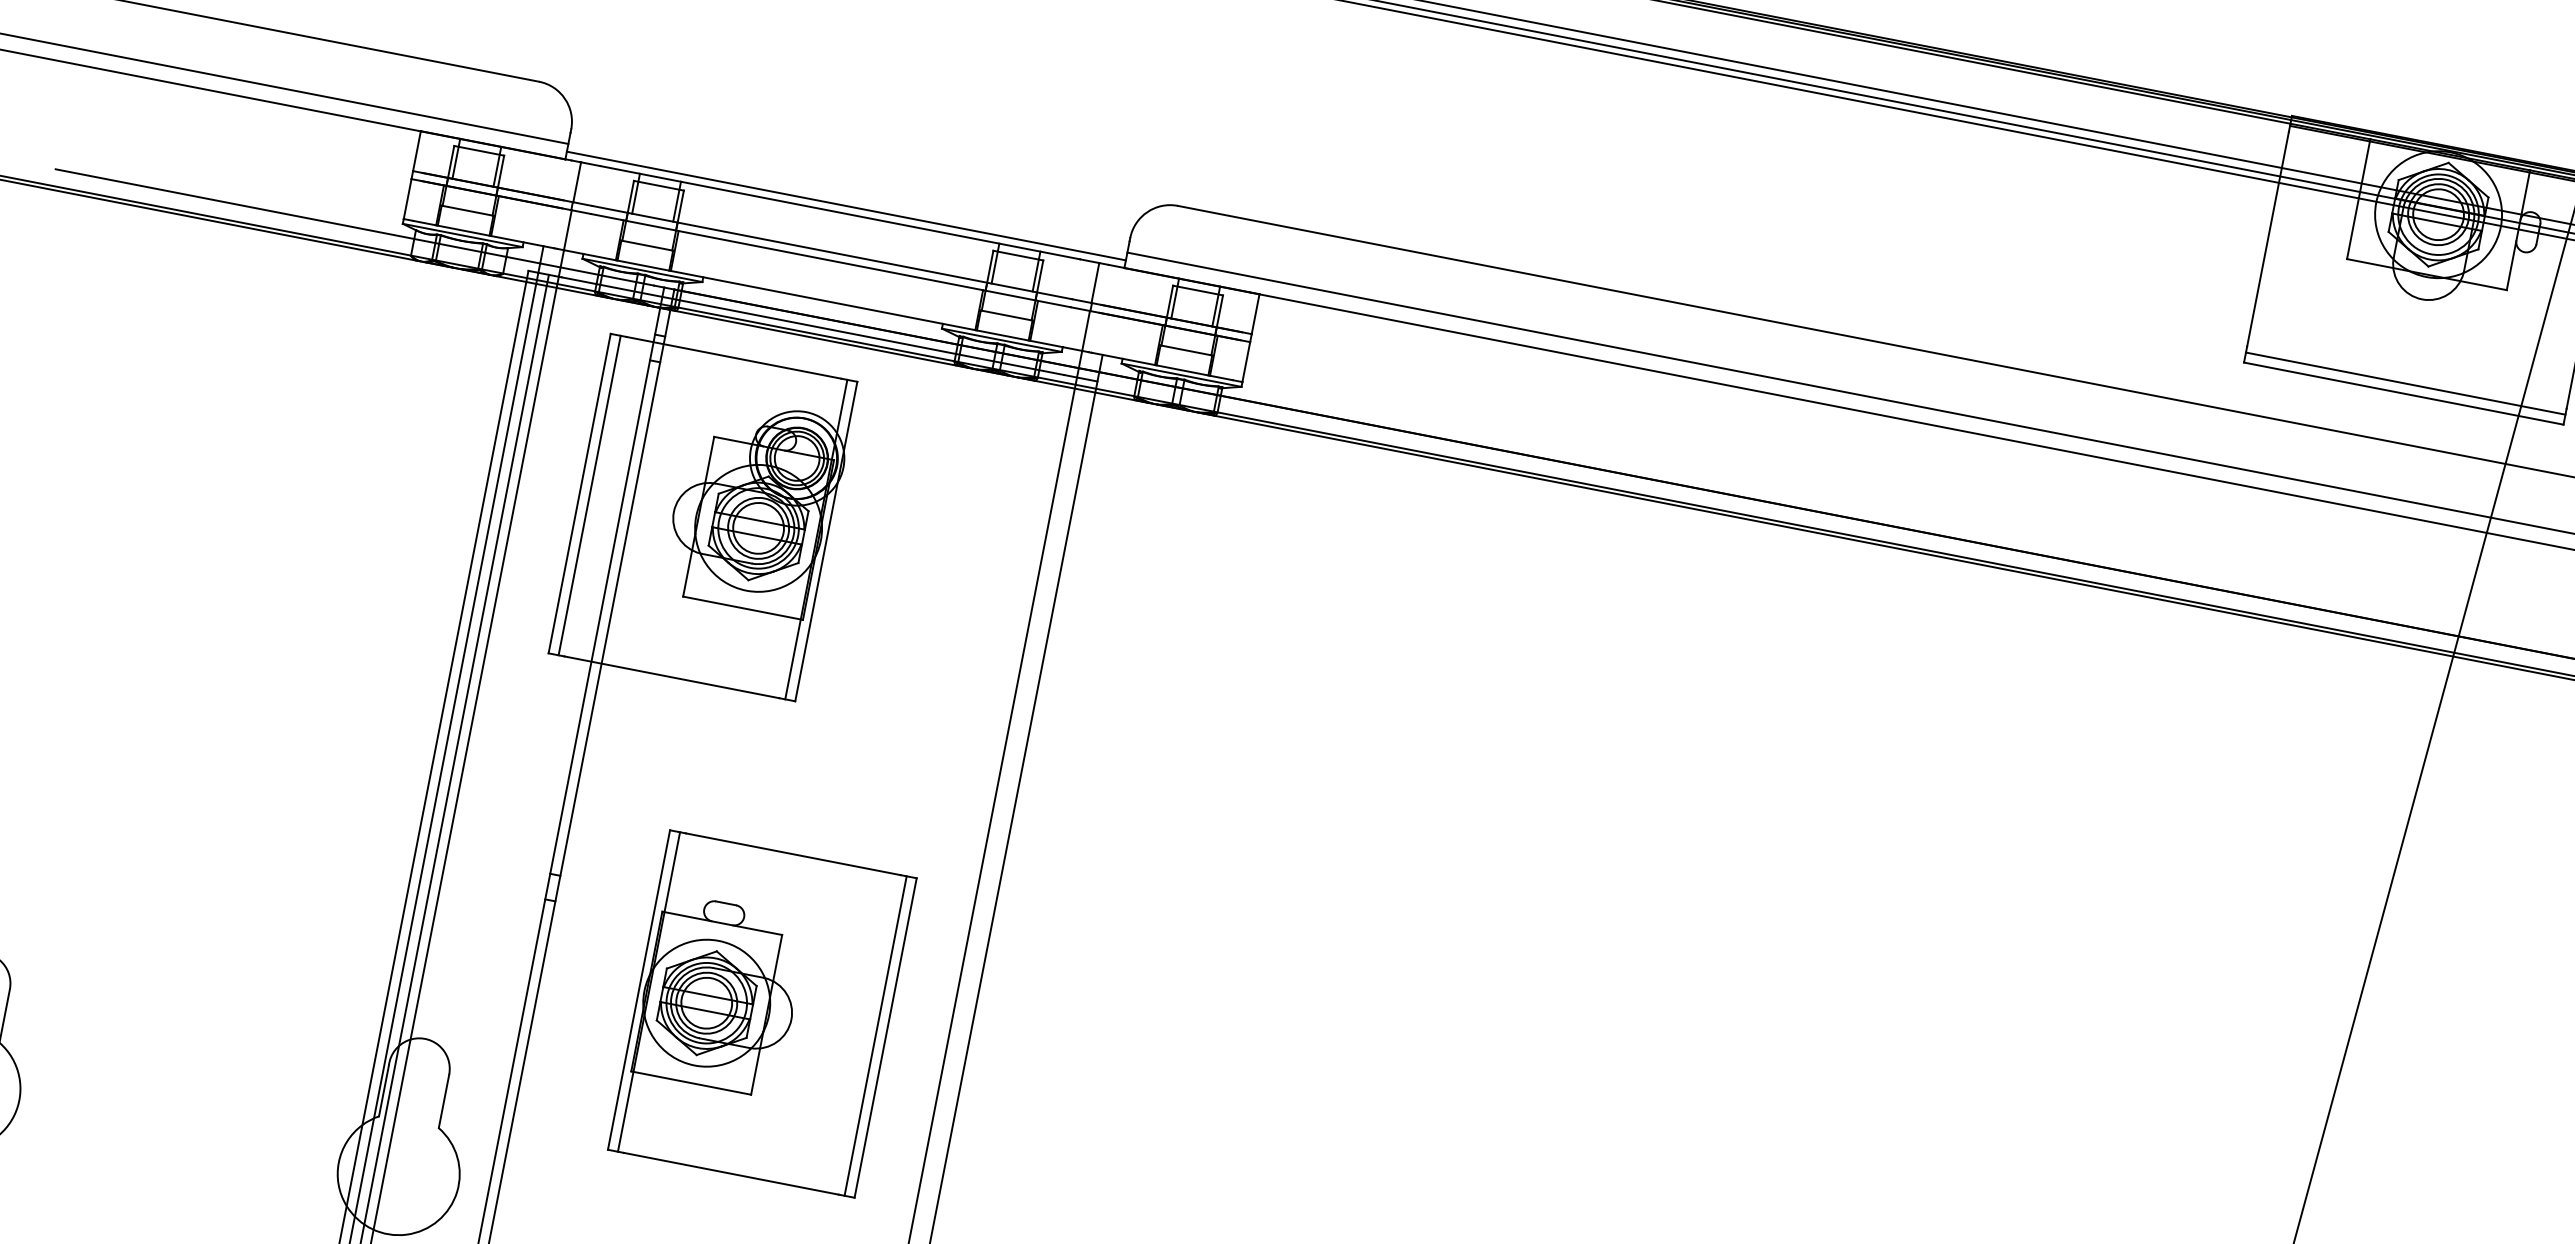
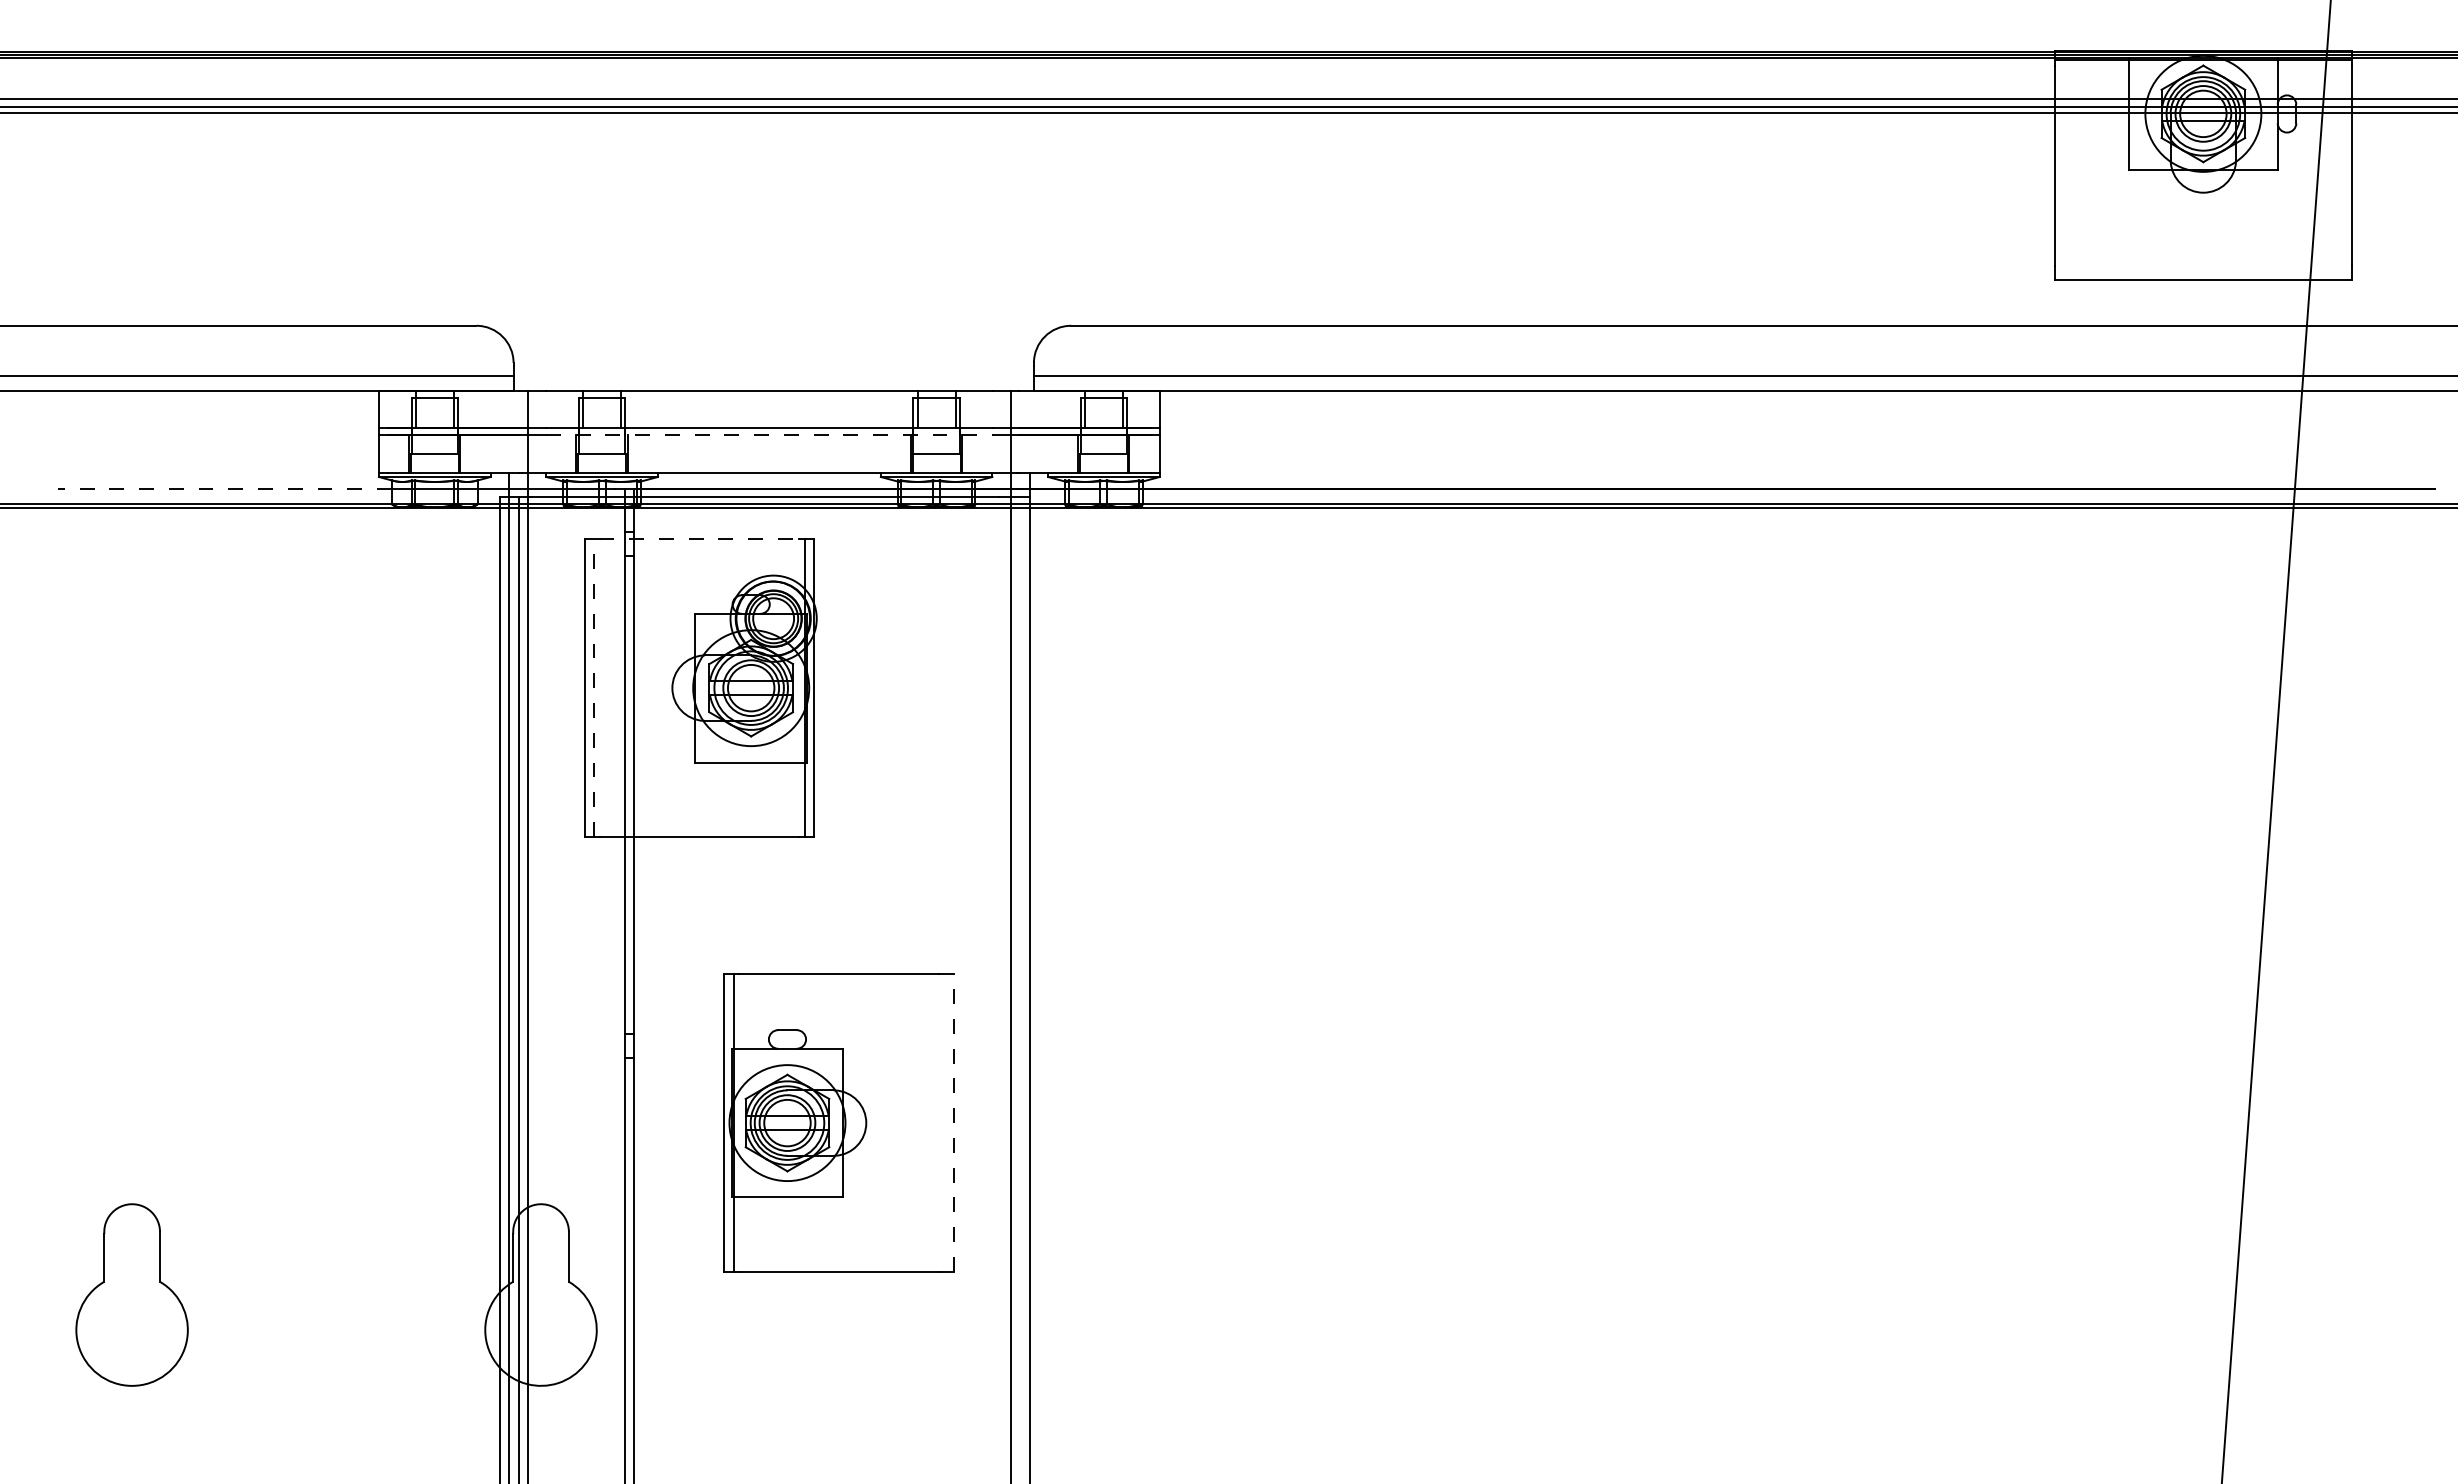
line: (235, 204) -> (225, 488), solid -> dashed
line: (846, 205) -> (773, 383), removed
line: (831, 260) -> (769, 435), solid -> dashed
line: (734, 357) -> (699, 539), solid -> dashed
line: (2405, 384) -> (2203, 271), removed
line: (589, 495) -> (593, 688), solid -> dashed
line: (875, 1035) -> (944, 1122), removed
line: (886, 1038) -> (954, 1123), solid -> dashed

